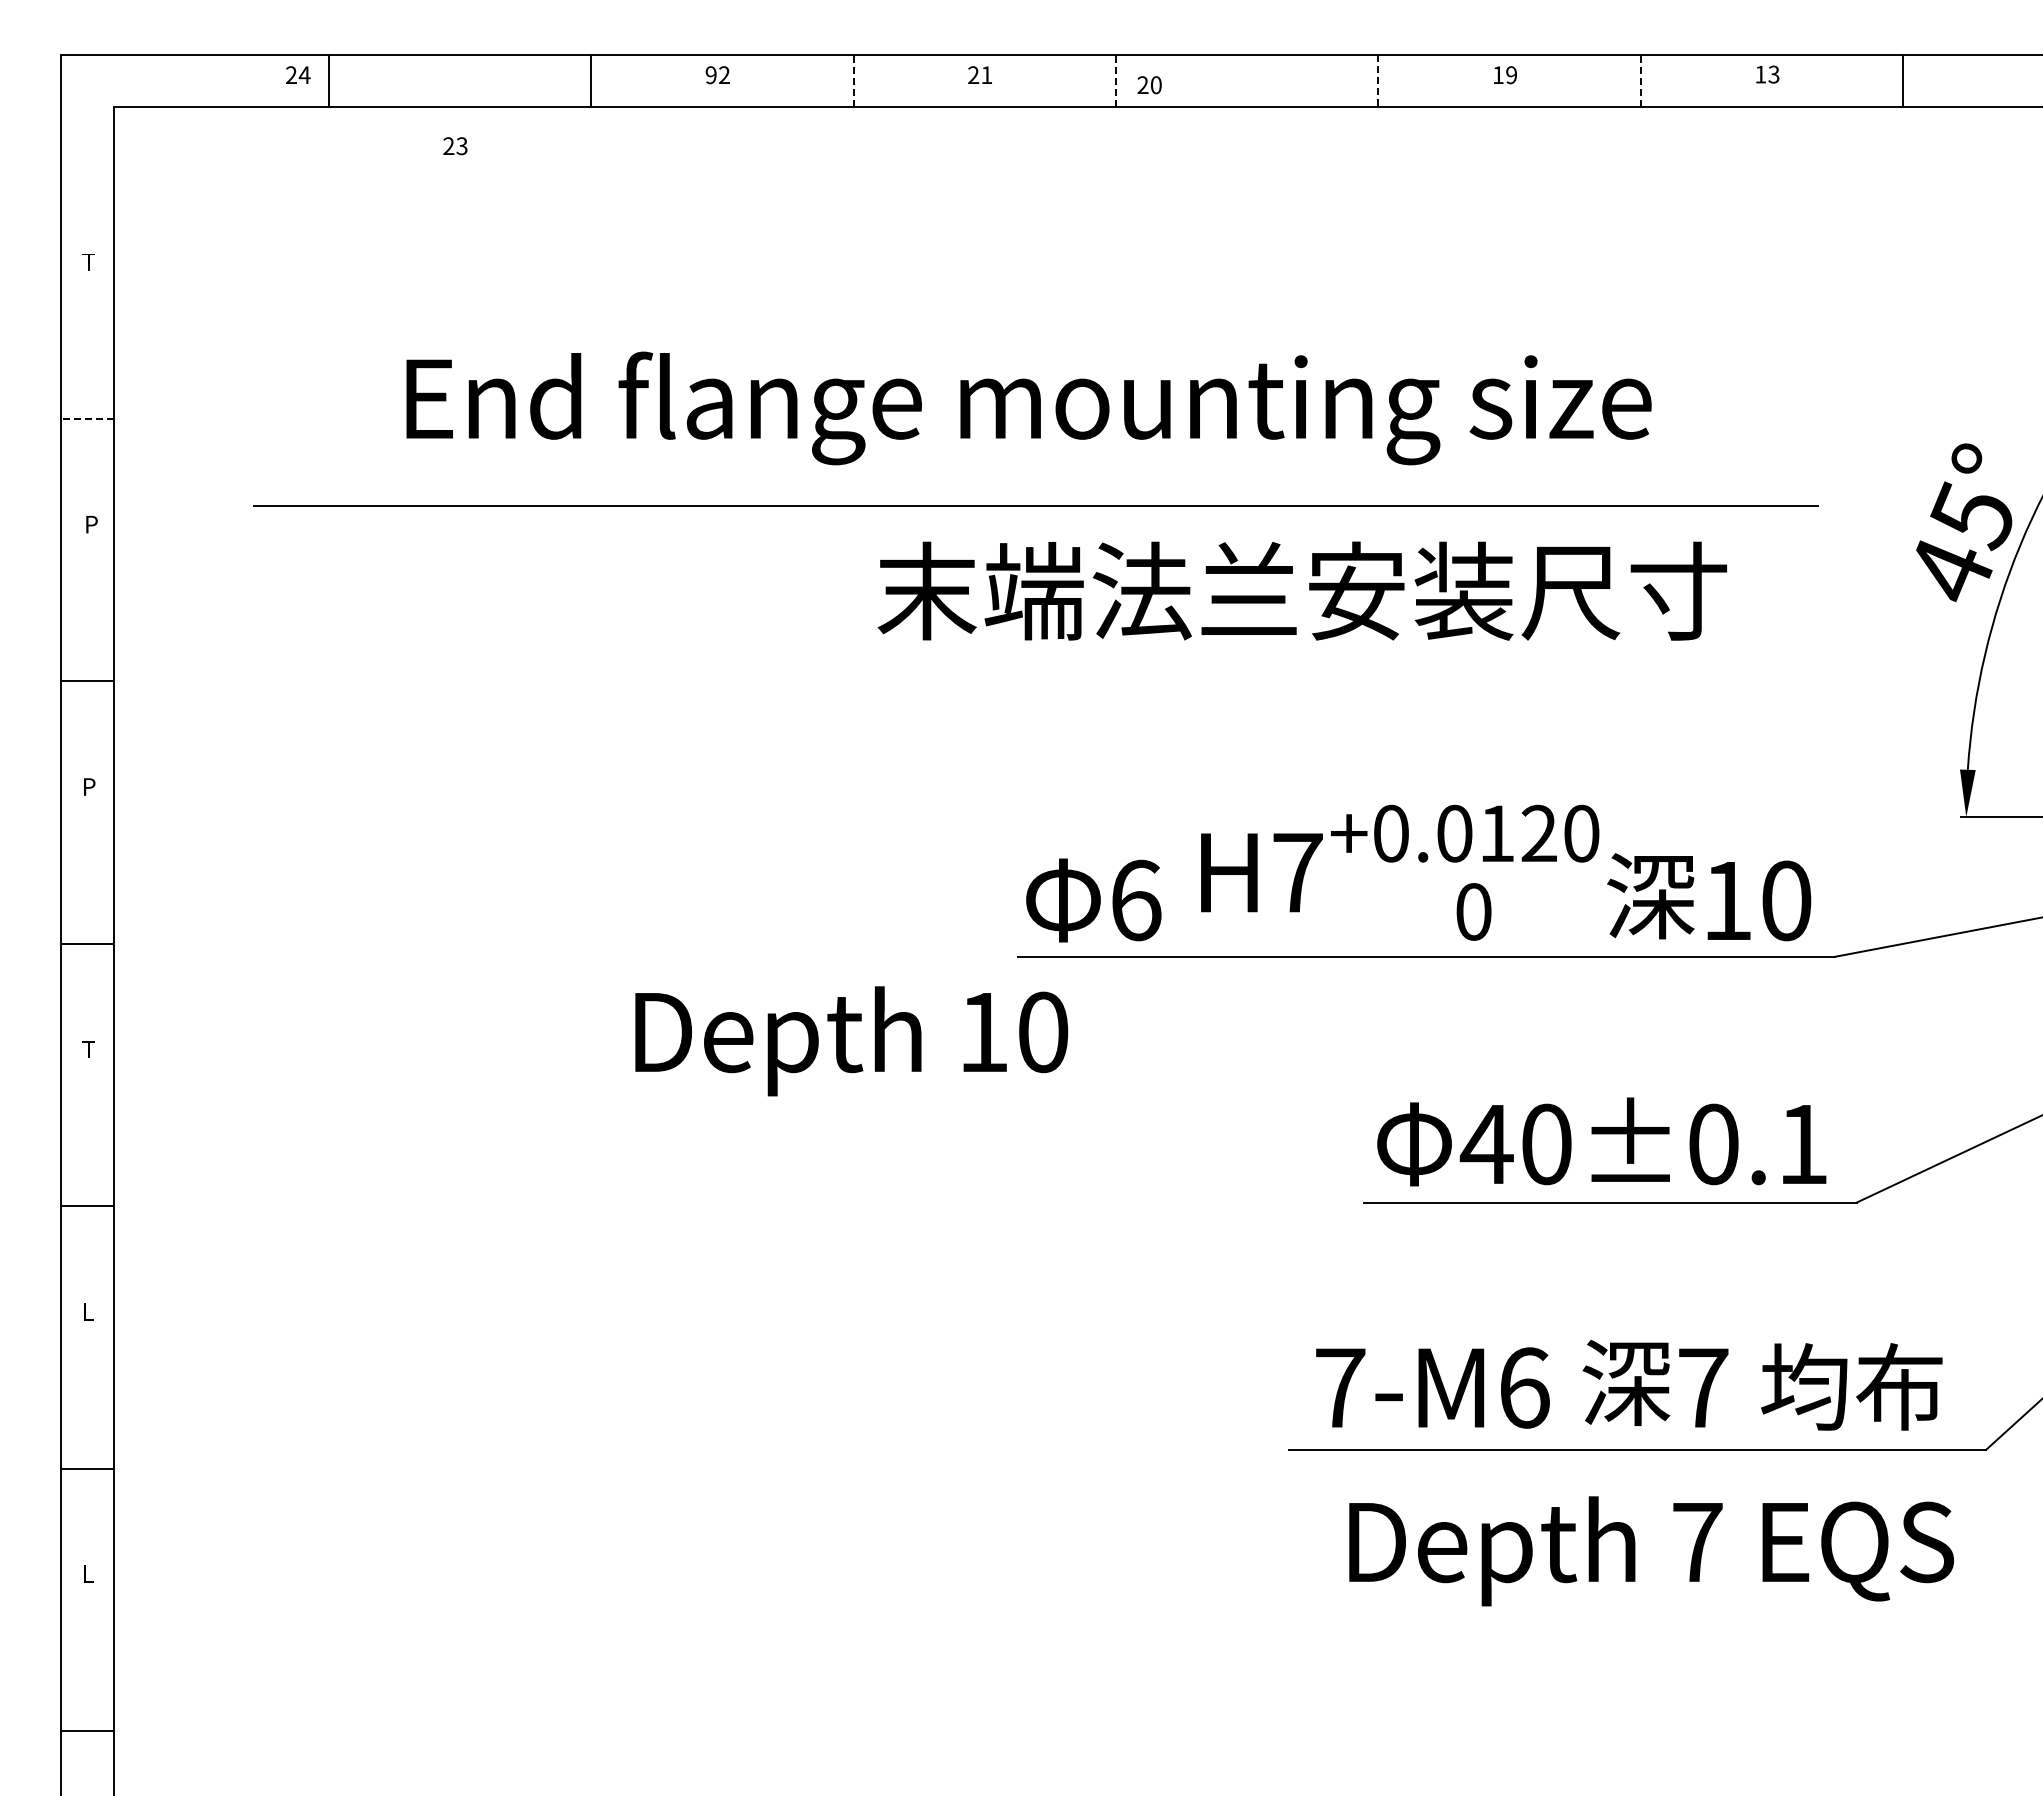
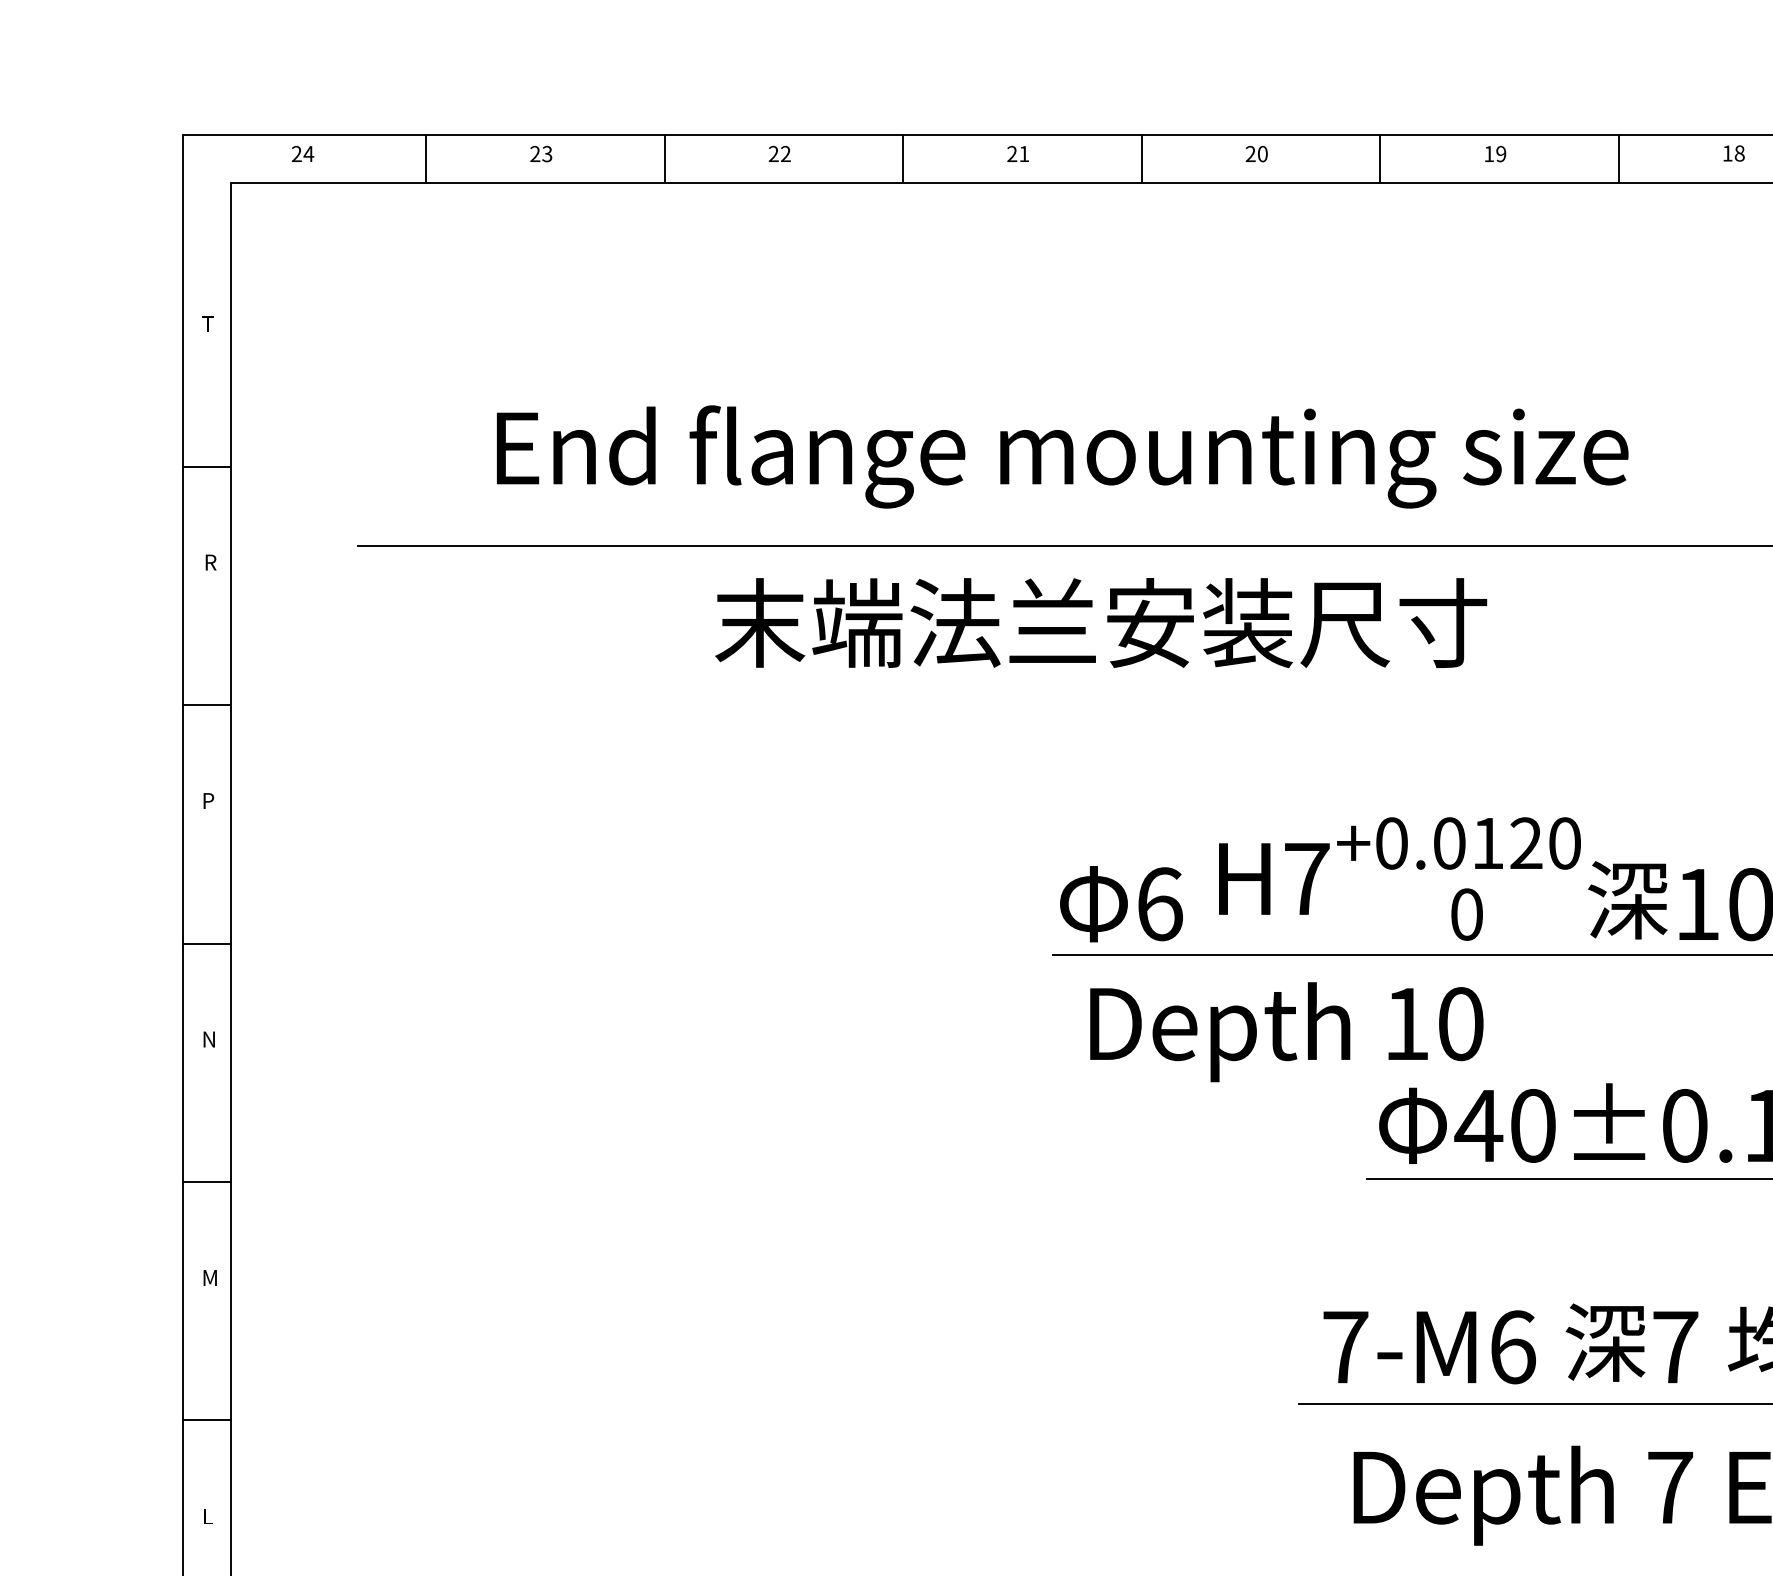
text: (298, 74) -> (303, 153), moved
text: (1773, 74) -> (1739, 153), 13 -> 18
text: (710, 75) -> (773, 154), 92 -> 22
line: (1378, 79) -> (1380, 157), dashed -> solid
line: (853, 80) -> (903, 158), dashed -> solid
line: (1116, 80) -> (1142, 158), dashed -> solid
line: (1640, 80) -> (1618, 158), dashed -> solid
text: (1149, 85) -> (1256, 154), moved
text: (455, 146) -> (541, 154), moved
line: (87, 418) -> (206, 466), dashed -> solid
text: (93, 524) -> (212, 562), P -> R
text: (1301, 590) -> (1100, 622), moved
text: (851, 1041) -> (1286, 1032), moved
text: (89, 1049) -> (208, 1039), T -> N
text: (91, 1311) -> (210, 1277), L -> M

